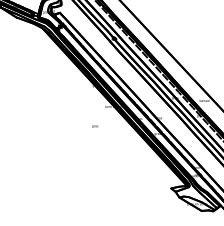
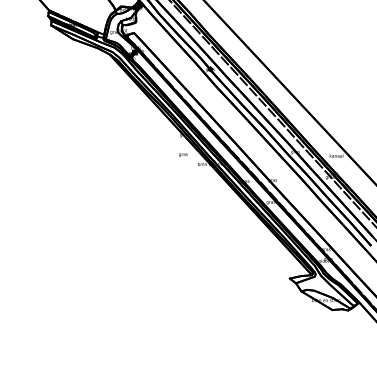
text: (95, 126) -> (183, 154), moved

